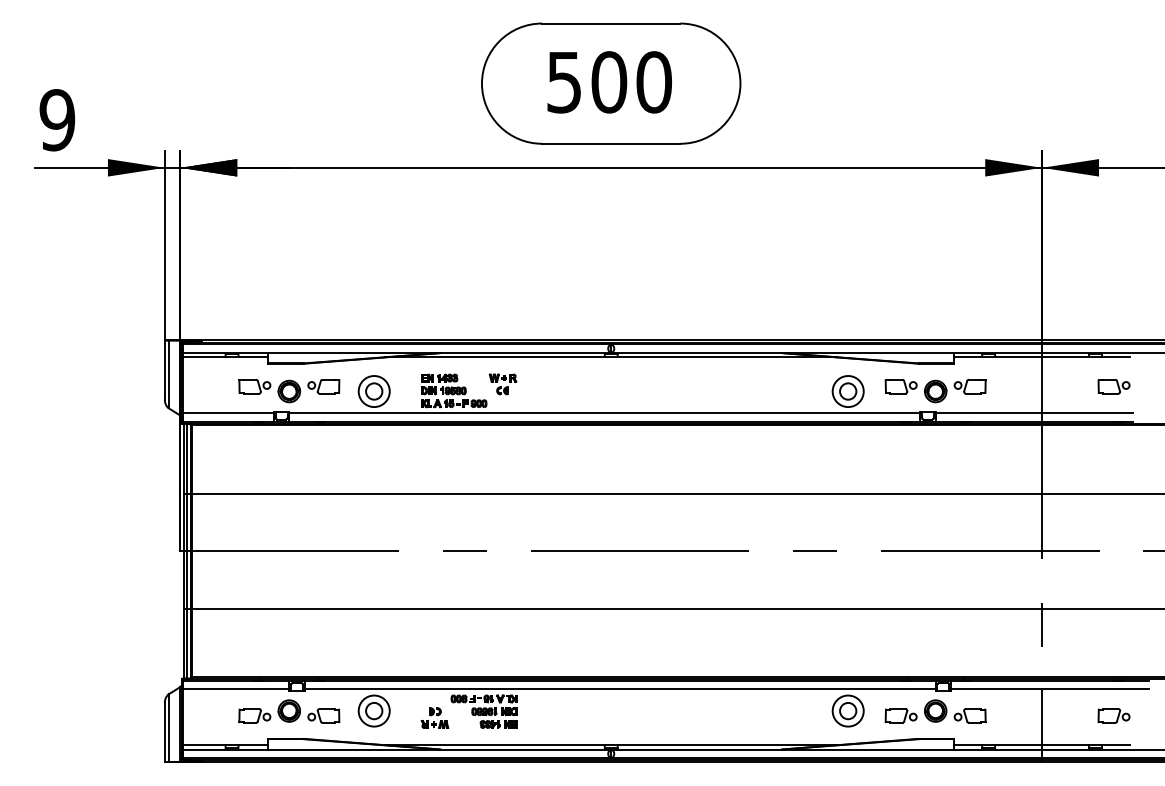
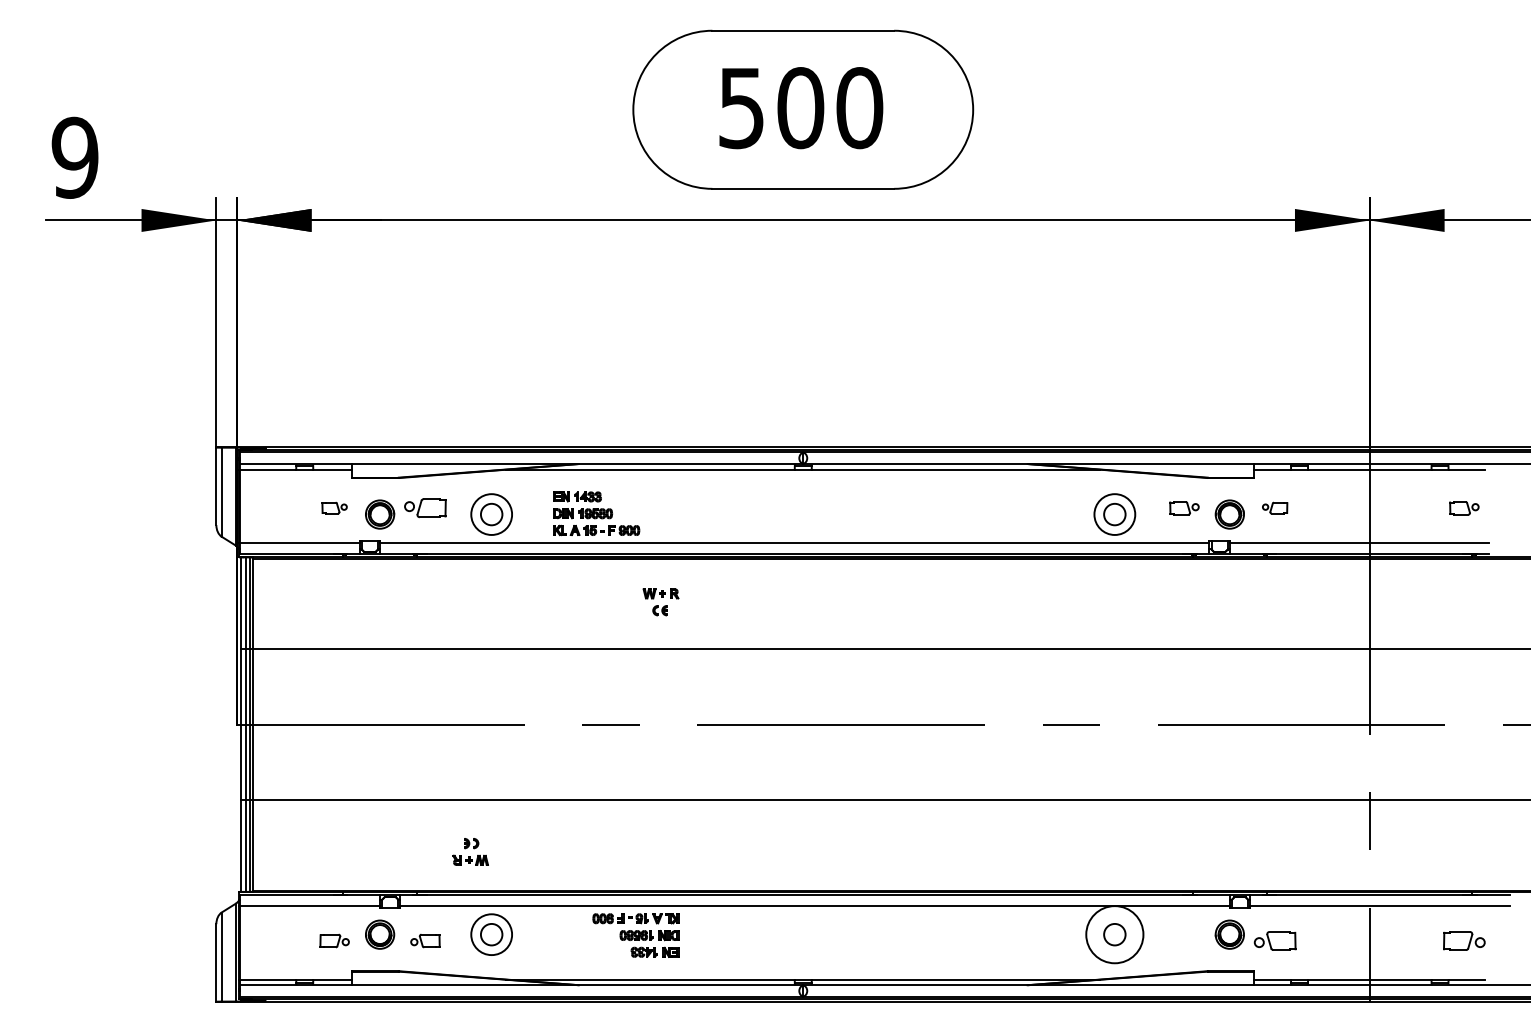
part: (502, 384) -> (660, 602), moved
part: (254, 386) -> (334, 507), size x0.6
part: (901, 386) -> (1184, 508), size x0.7
part: (969, 386) -> (1274, 507), size x0.6
part: (1114, 386) -> (1464, 508), size x0.7
circle: (847, 710) -> (1114, 934), size x1.4
part: (254, 715) -> (334, 940), size x0.7
part: (323, 715) -> (425, 940), size x0.7
part: (901, 715) -> (1184, 940), removed
part: (434, 717) -> (470, 851), moved

